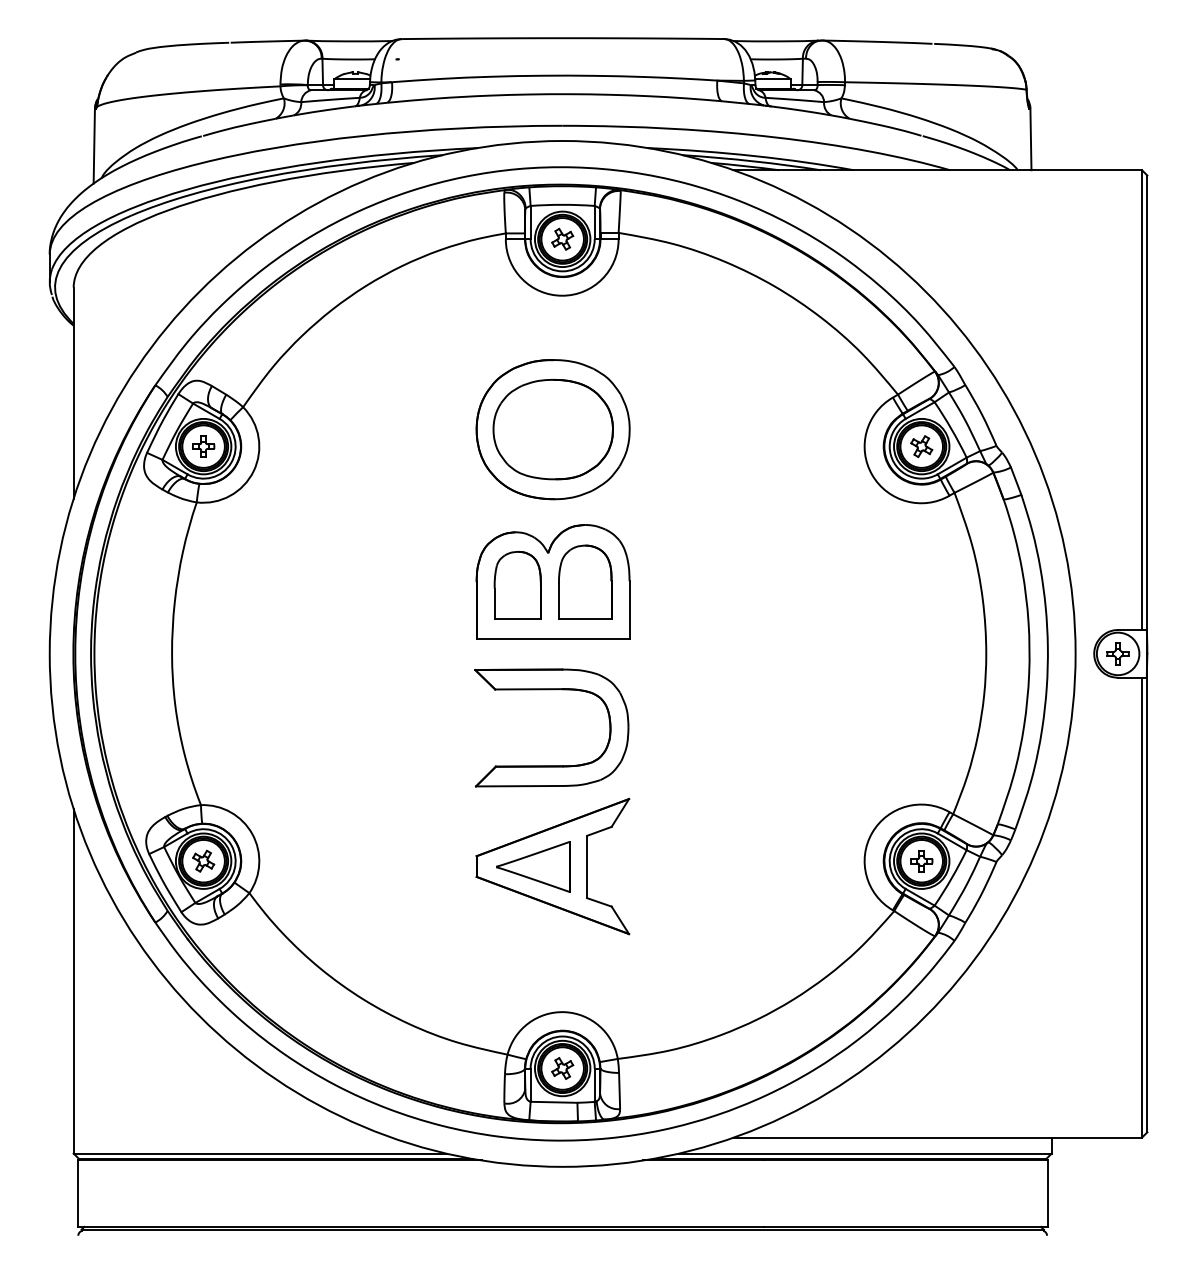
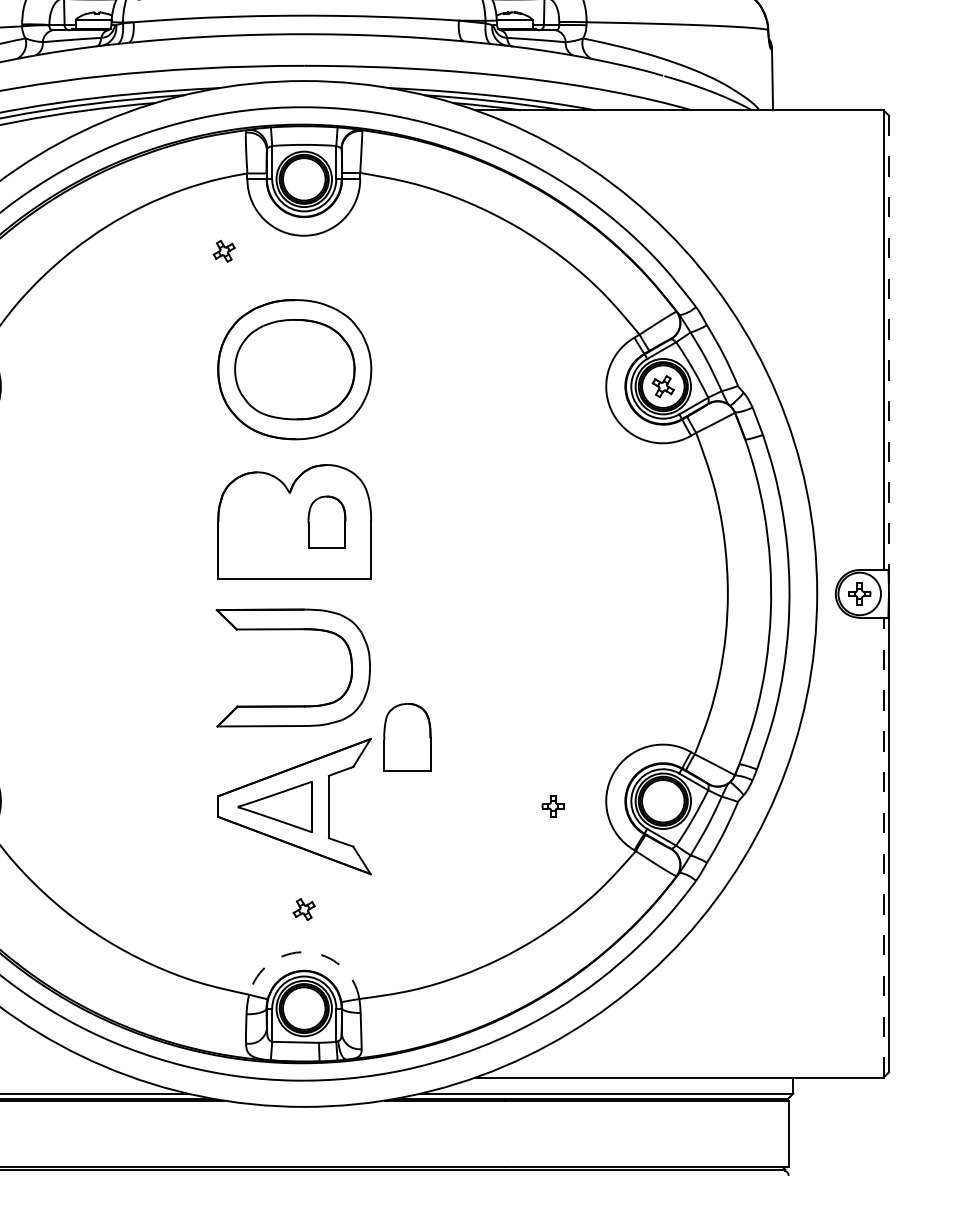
part: (562, 238) -> (224, 250), moved
line: (1147, 415) -> (889, 355), solid -> dashed
part: (585, 581) -> (327, 521), size x0.7
part: (517, 584) -> (407, 736), moved
part: (921, 861) -> (553, 806), moved
line: (1142, 907) -> (884, 847), solid -> dashed
arc: (564, 1012) -> (306, 952), solid -> dashed
part: (562, 1068) -> (304, 909), moved

